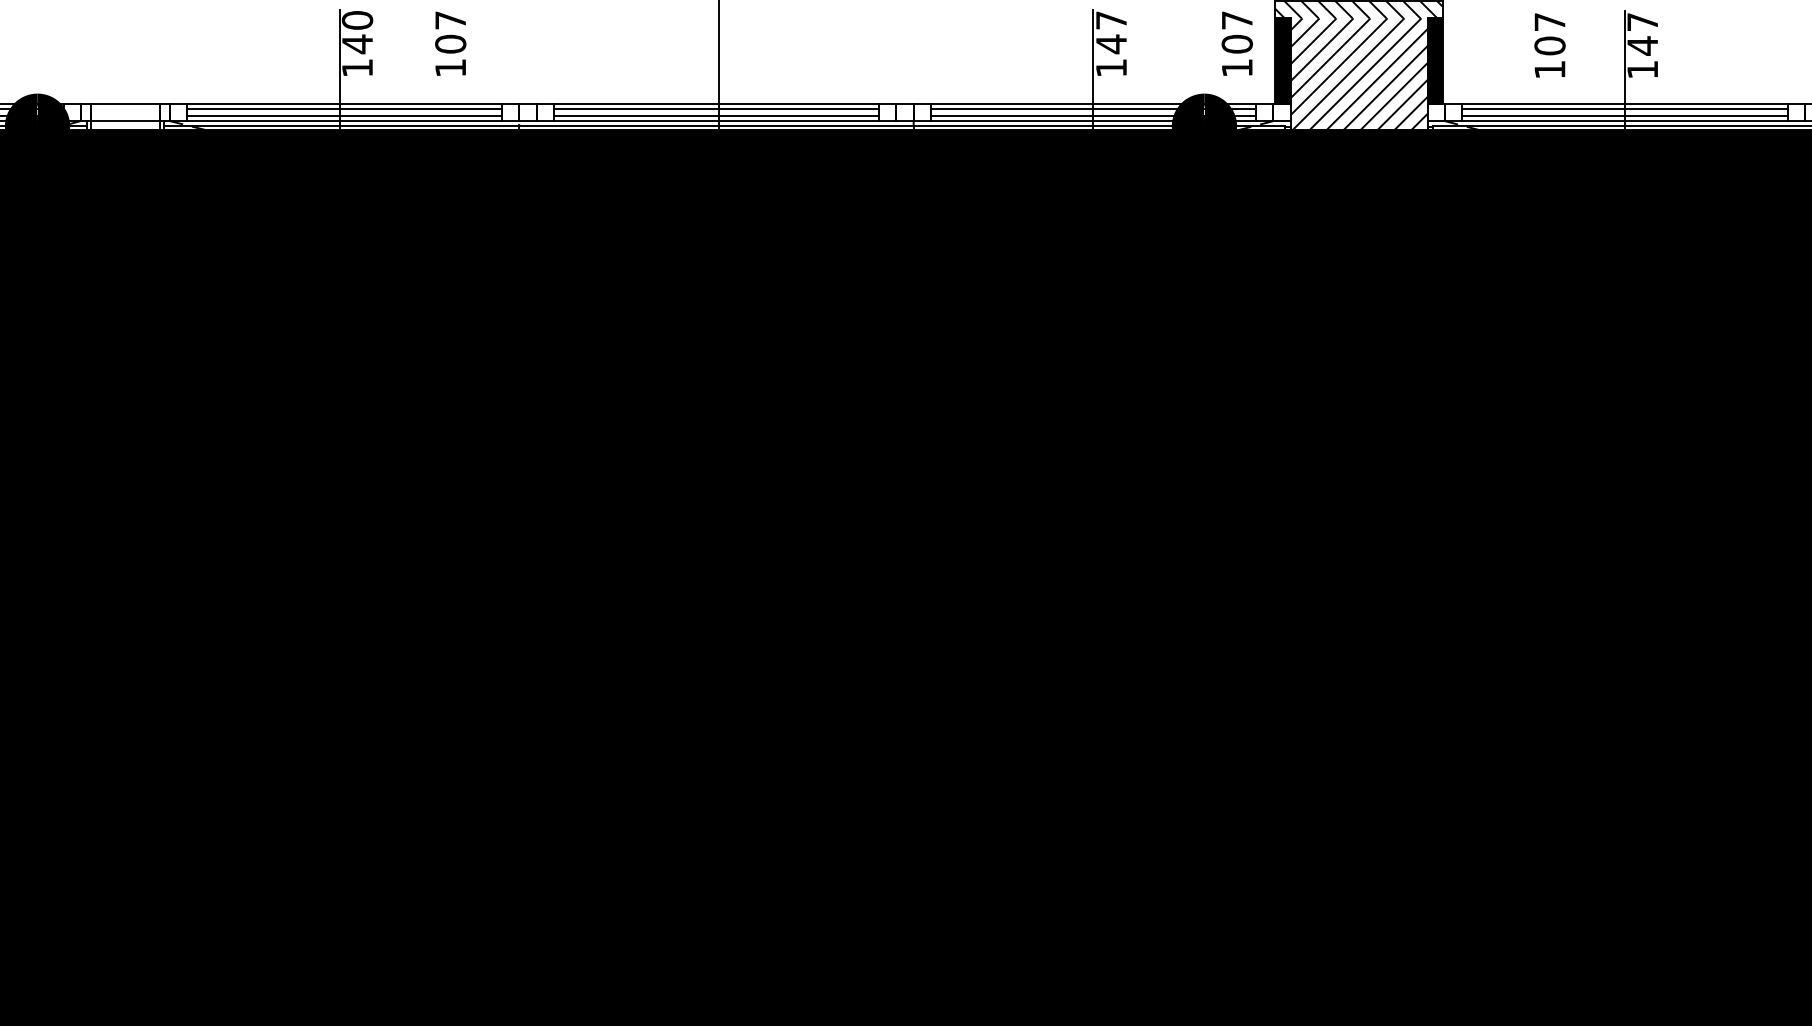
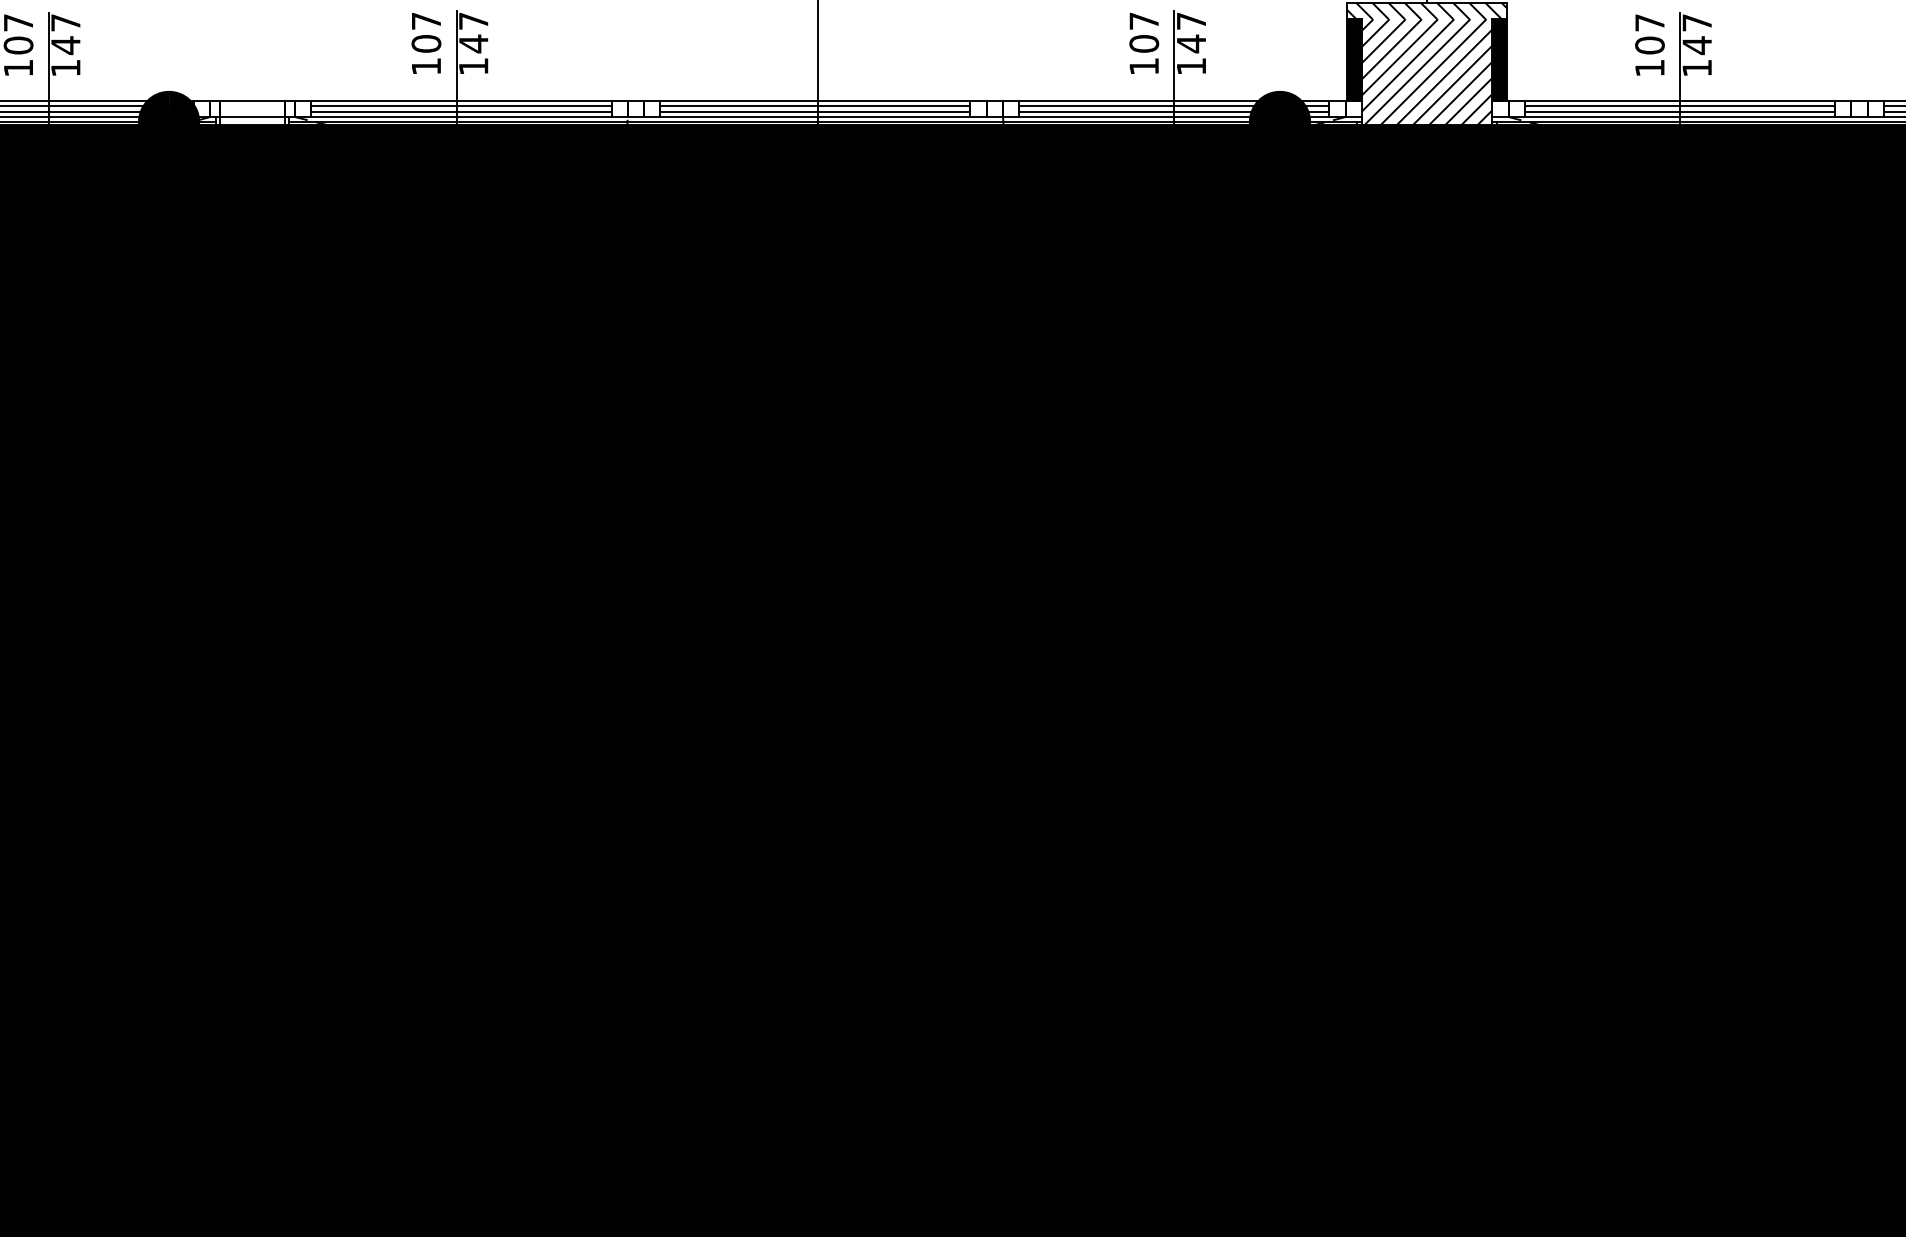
text: (357, 20) -> (473, 21), 140 -> 147
text: (450, 43) -> (426, 43), moved
text: (1237, 43) -> (1144, 43), moved
text: (1549, 44) -> (1649, 44), moved

